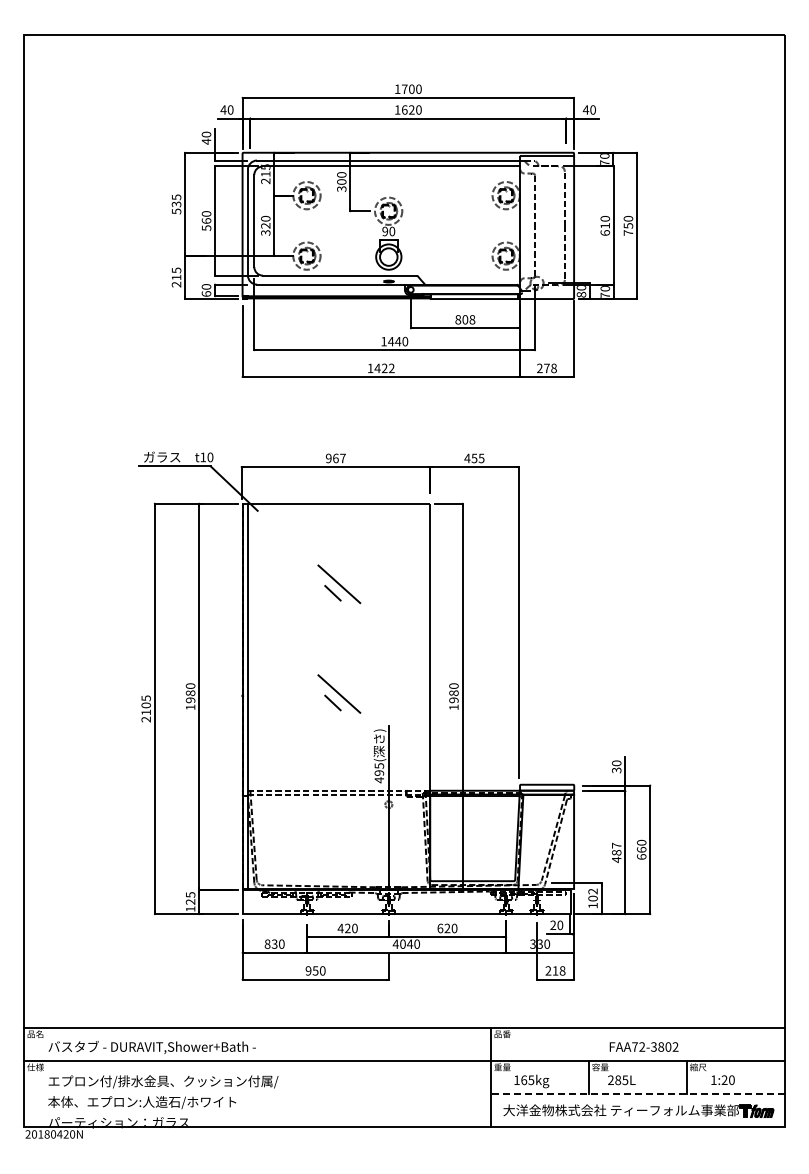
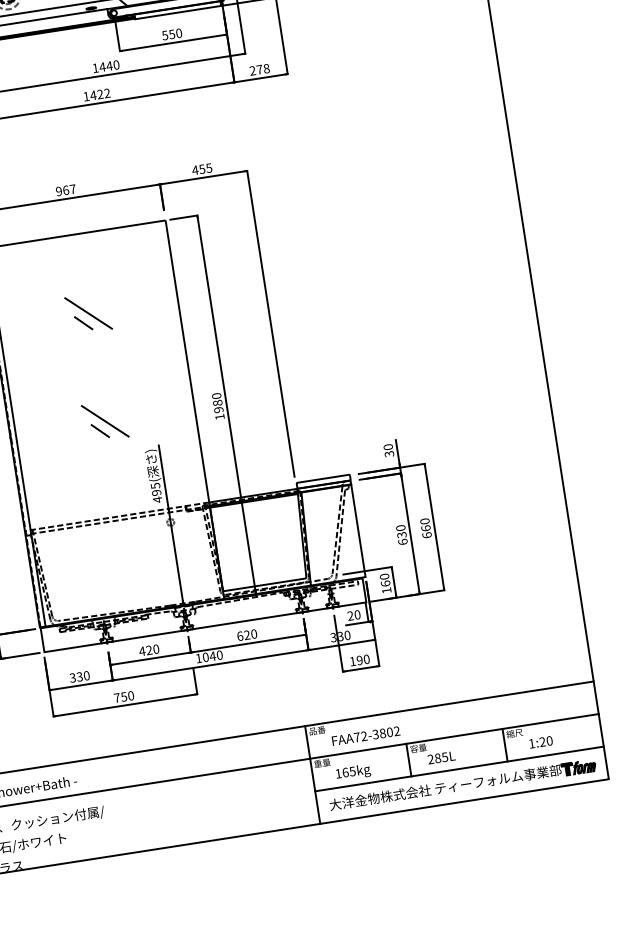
text: (465, 319) -> (172, 34), 808 -> 550
text: (616, 852) -> (401, 534), 487 -> 630
text: (592, 894) -> (384, 579), 102 -> 160
text: (267, 943) -> (72, 677), 830 -> 330
text: (395, 943) -> (198, 657), 4040 -> 1040
text: (308, 970) -> (117, 697), 950 -> 750
text: (555, 970) -> (359, 660), 218 -> 190
text: (643, 1046) -> (365, 735), moved
line: (637, 1094) -> (459, 769), dashed -> solid

